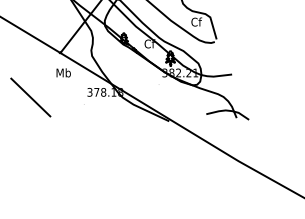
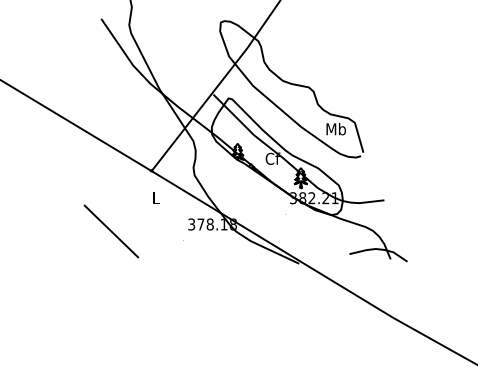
text: (196, 21) -> (335, 128), Cf -> Mb
text: (63, 72) -> (155, 197), Mb -> L

